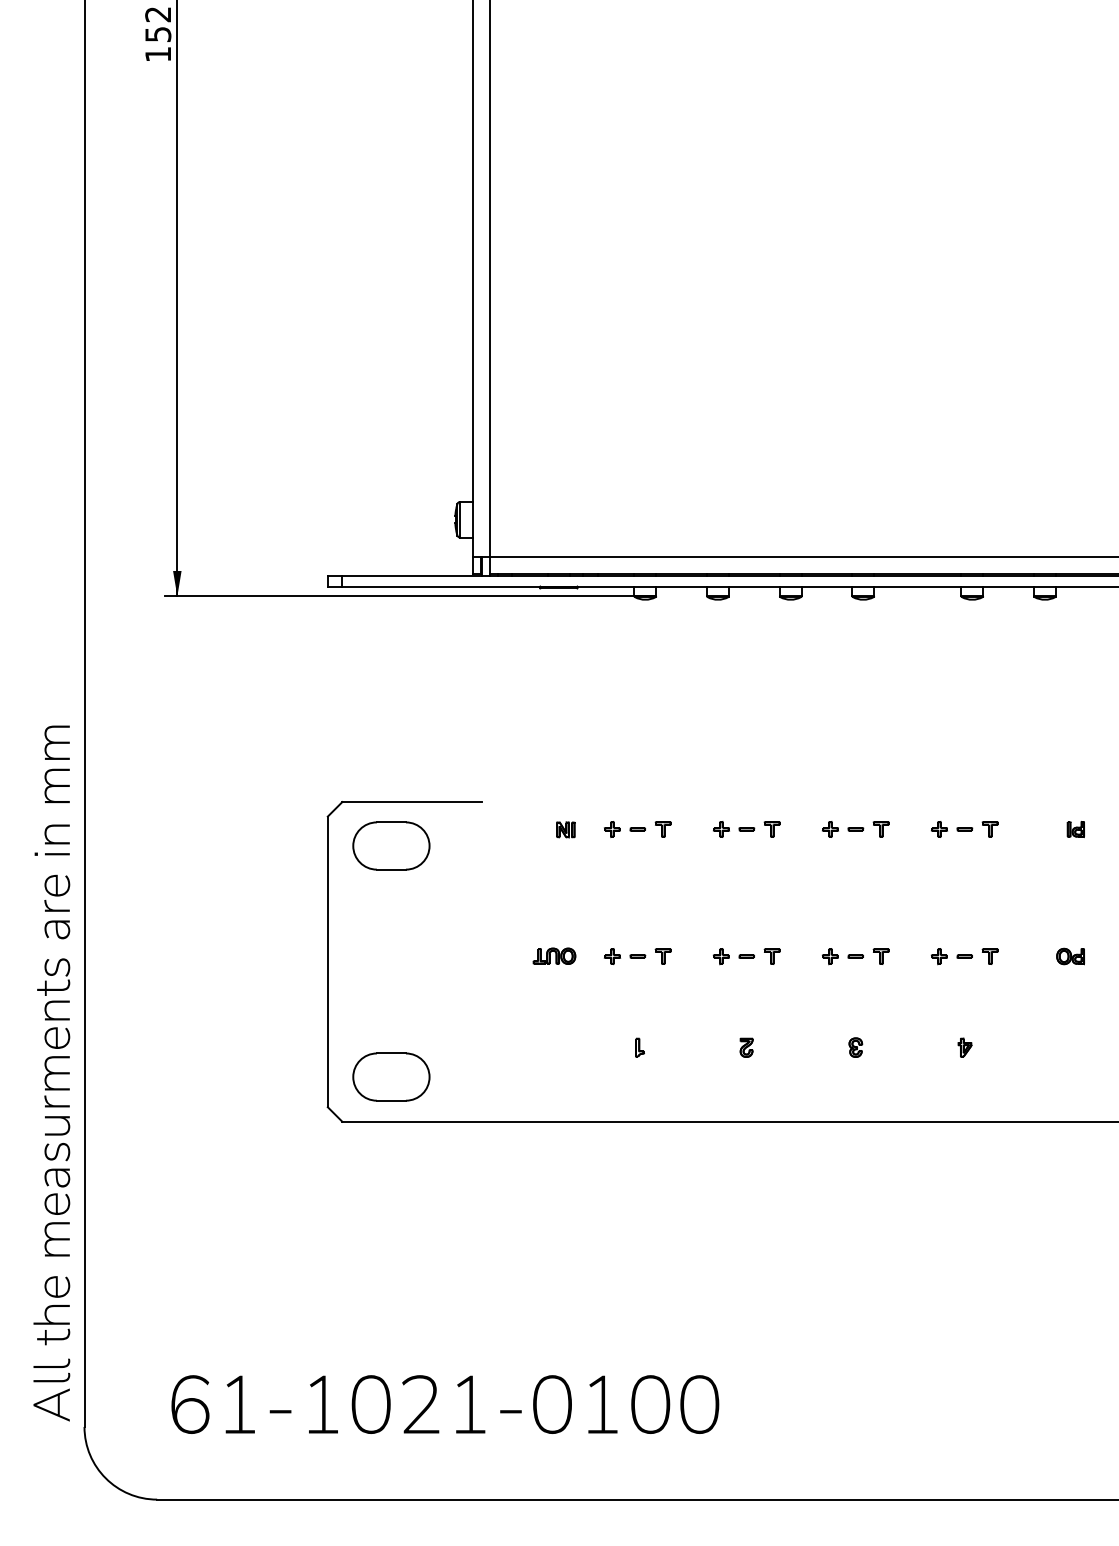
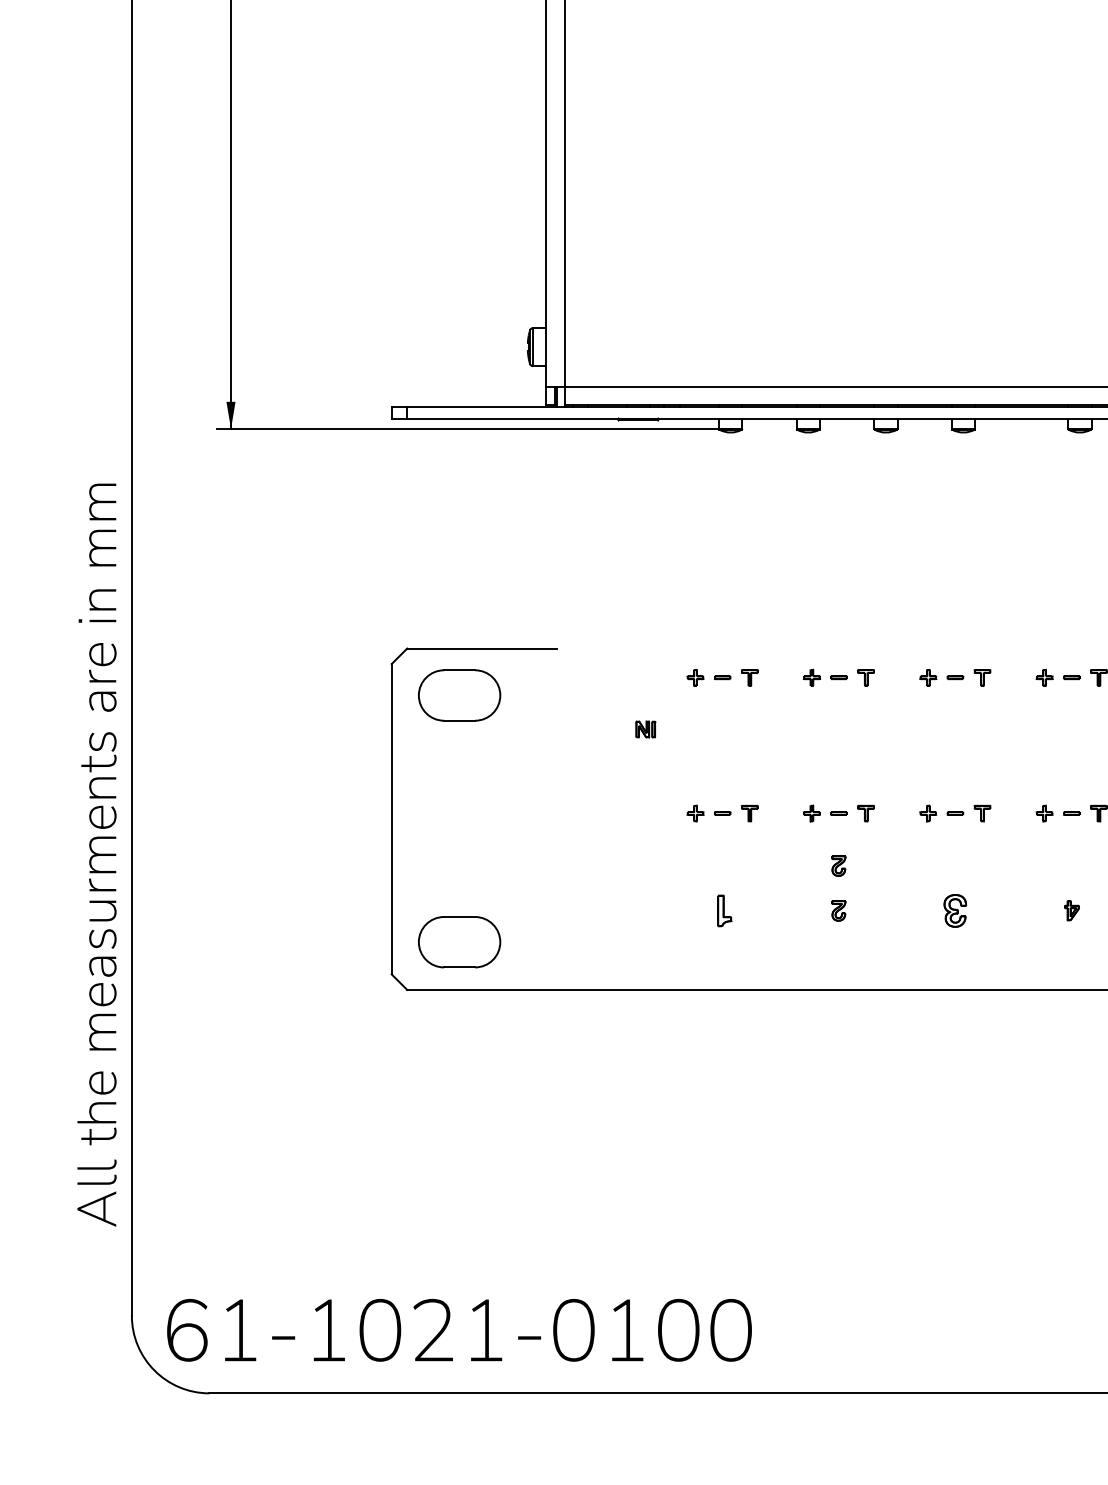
part: (565, 829) -> (645, 729), moved
part: (554, 955) -> (633, 812), removed
part: (746, 1005) -> (838, 865), added
part: (639, 1047) -> (724, 910), size x1.6
part: (855, 1047) -> (955, 910), size x1.6
text: (51, 1073) -> (96, 855), moved
text: (445, 1404) -> (459, 1330), moved

